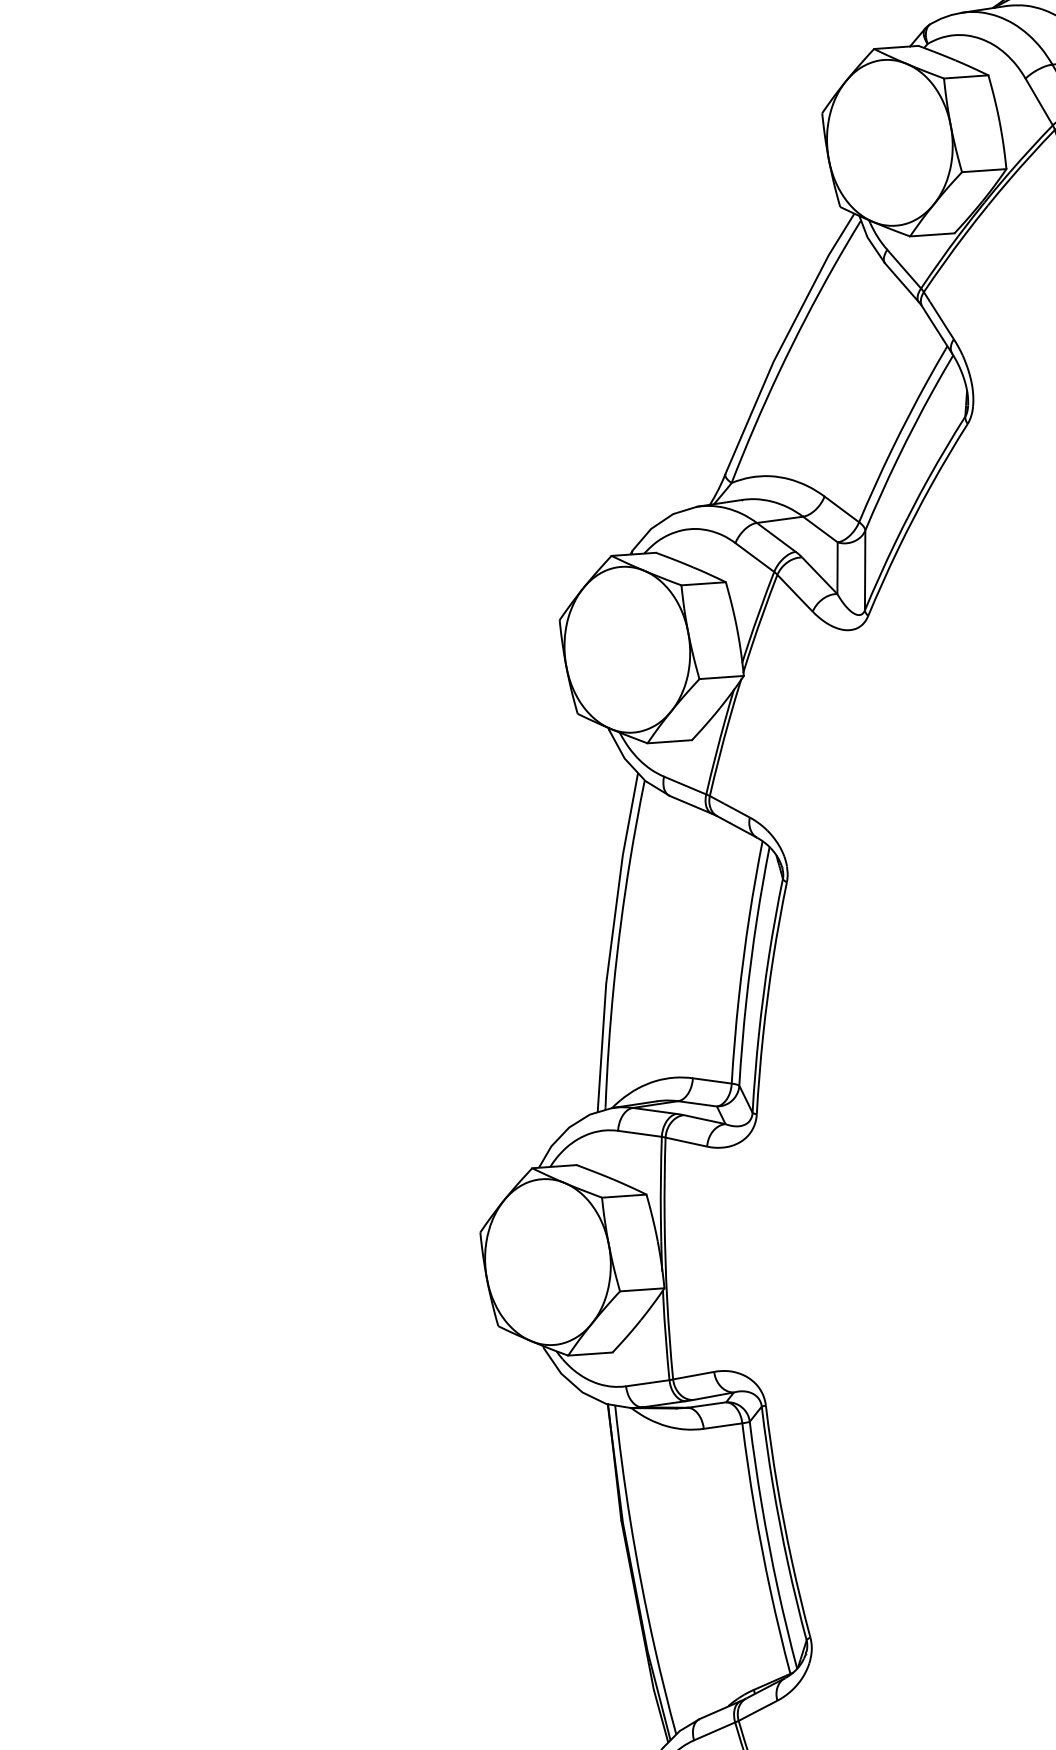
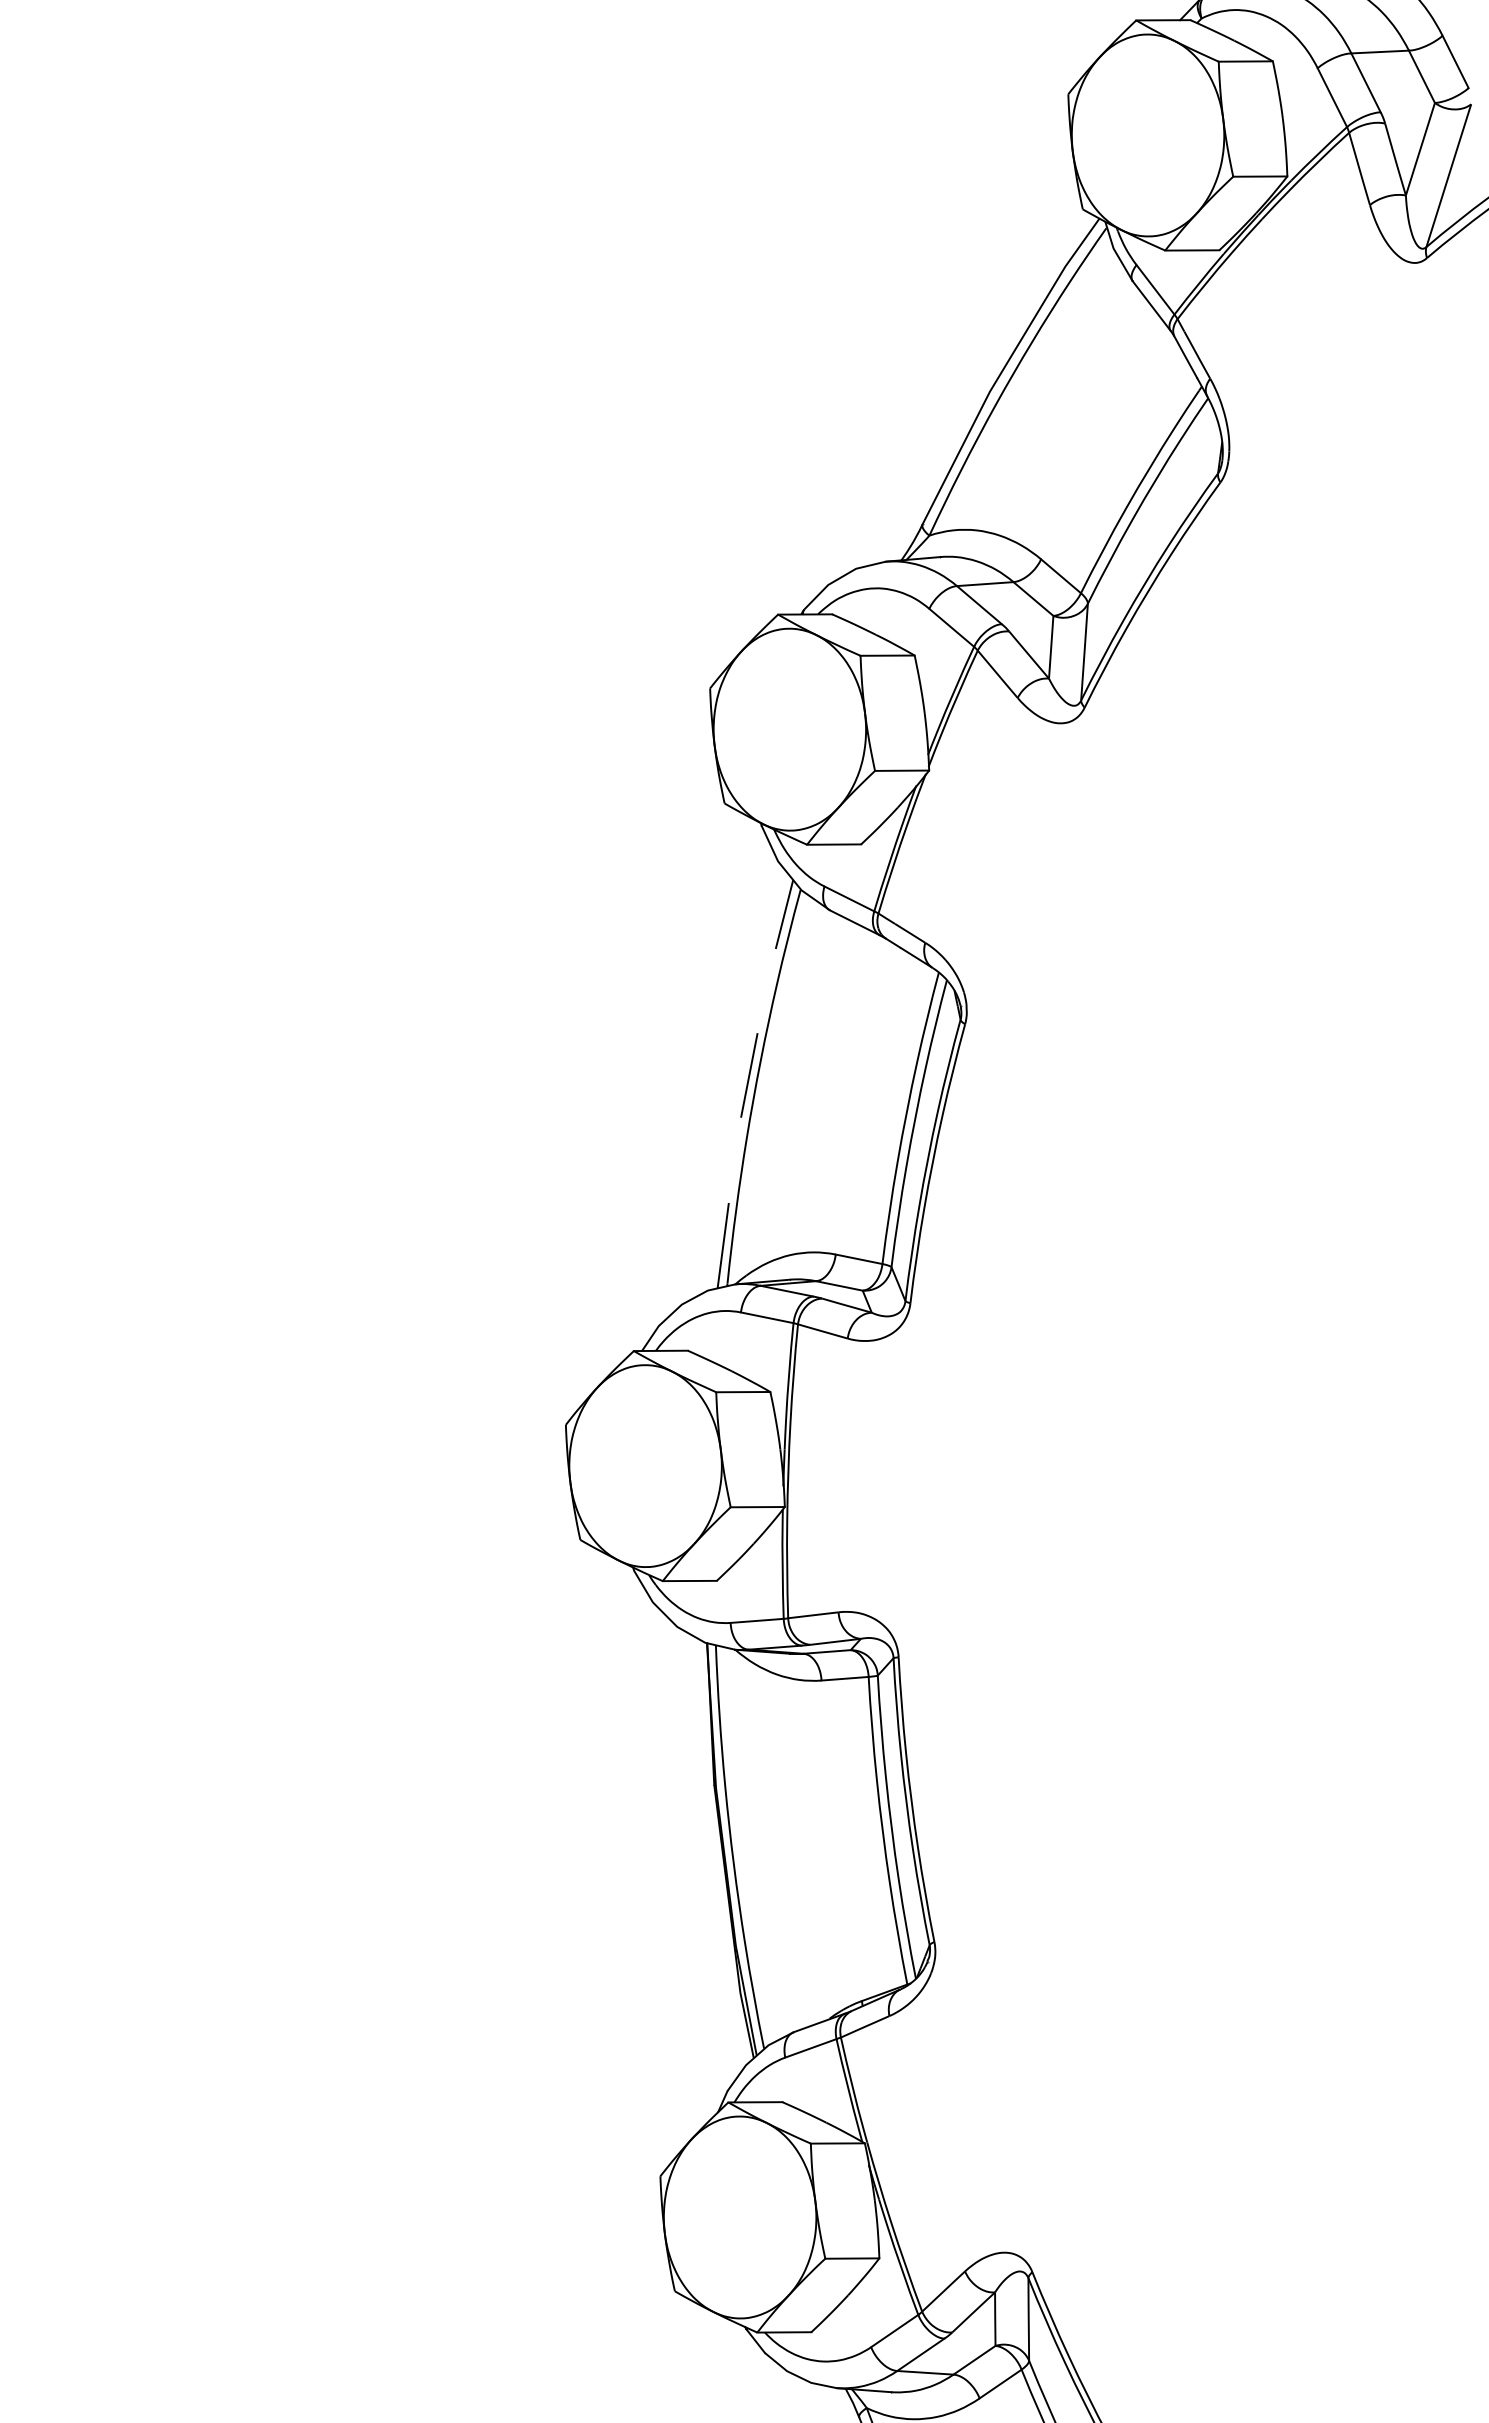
line: (612, 941) -> (748, 1082), solid -> dashed

